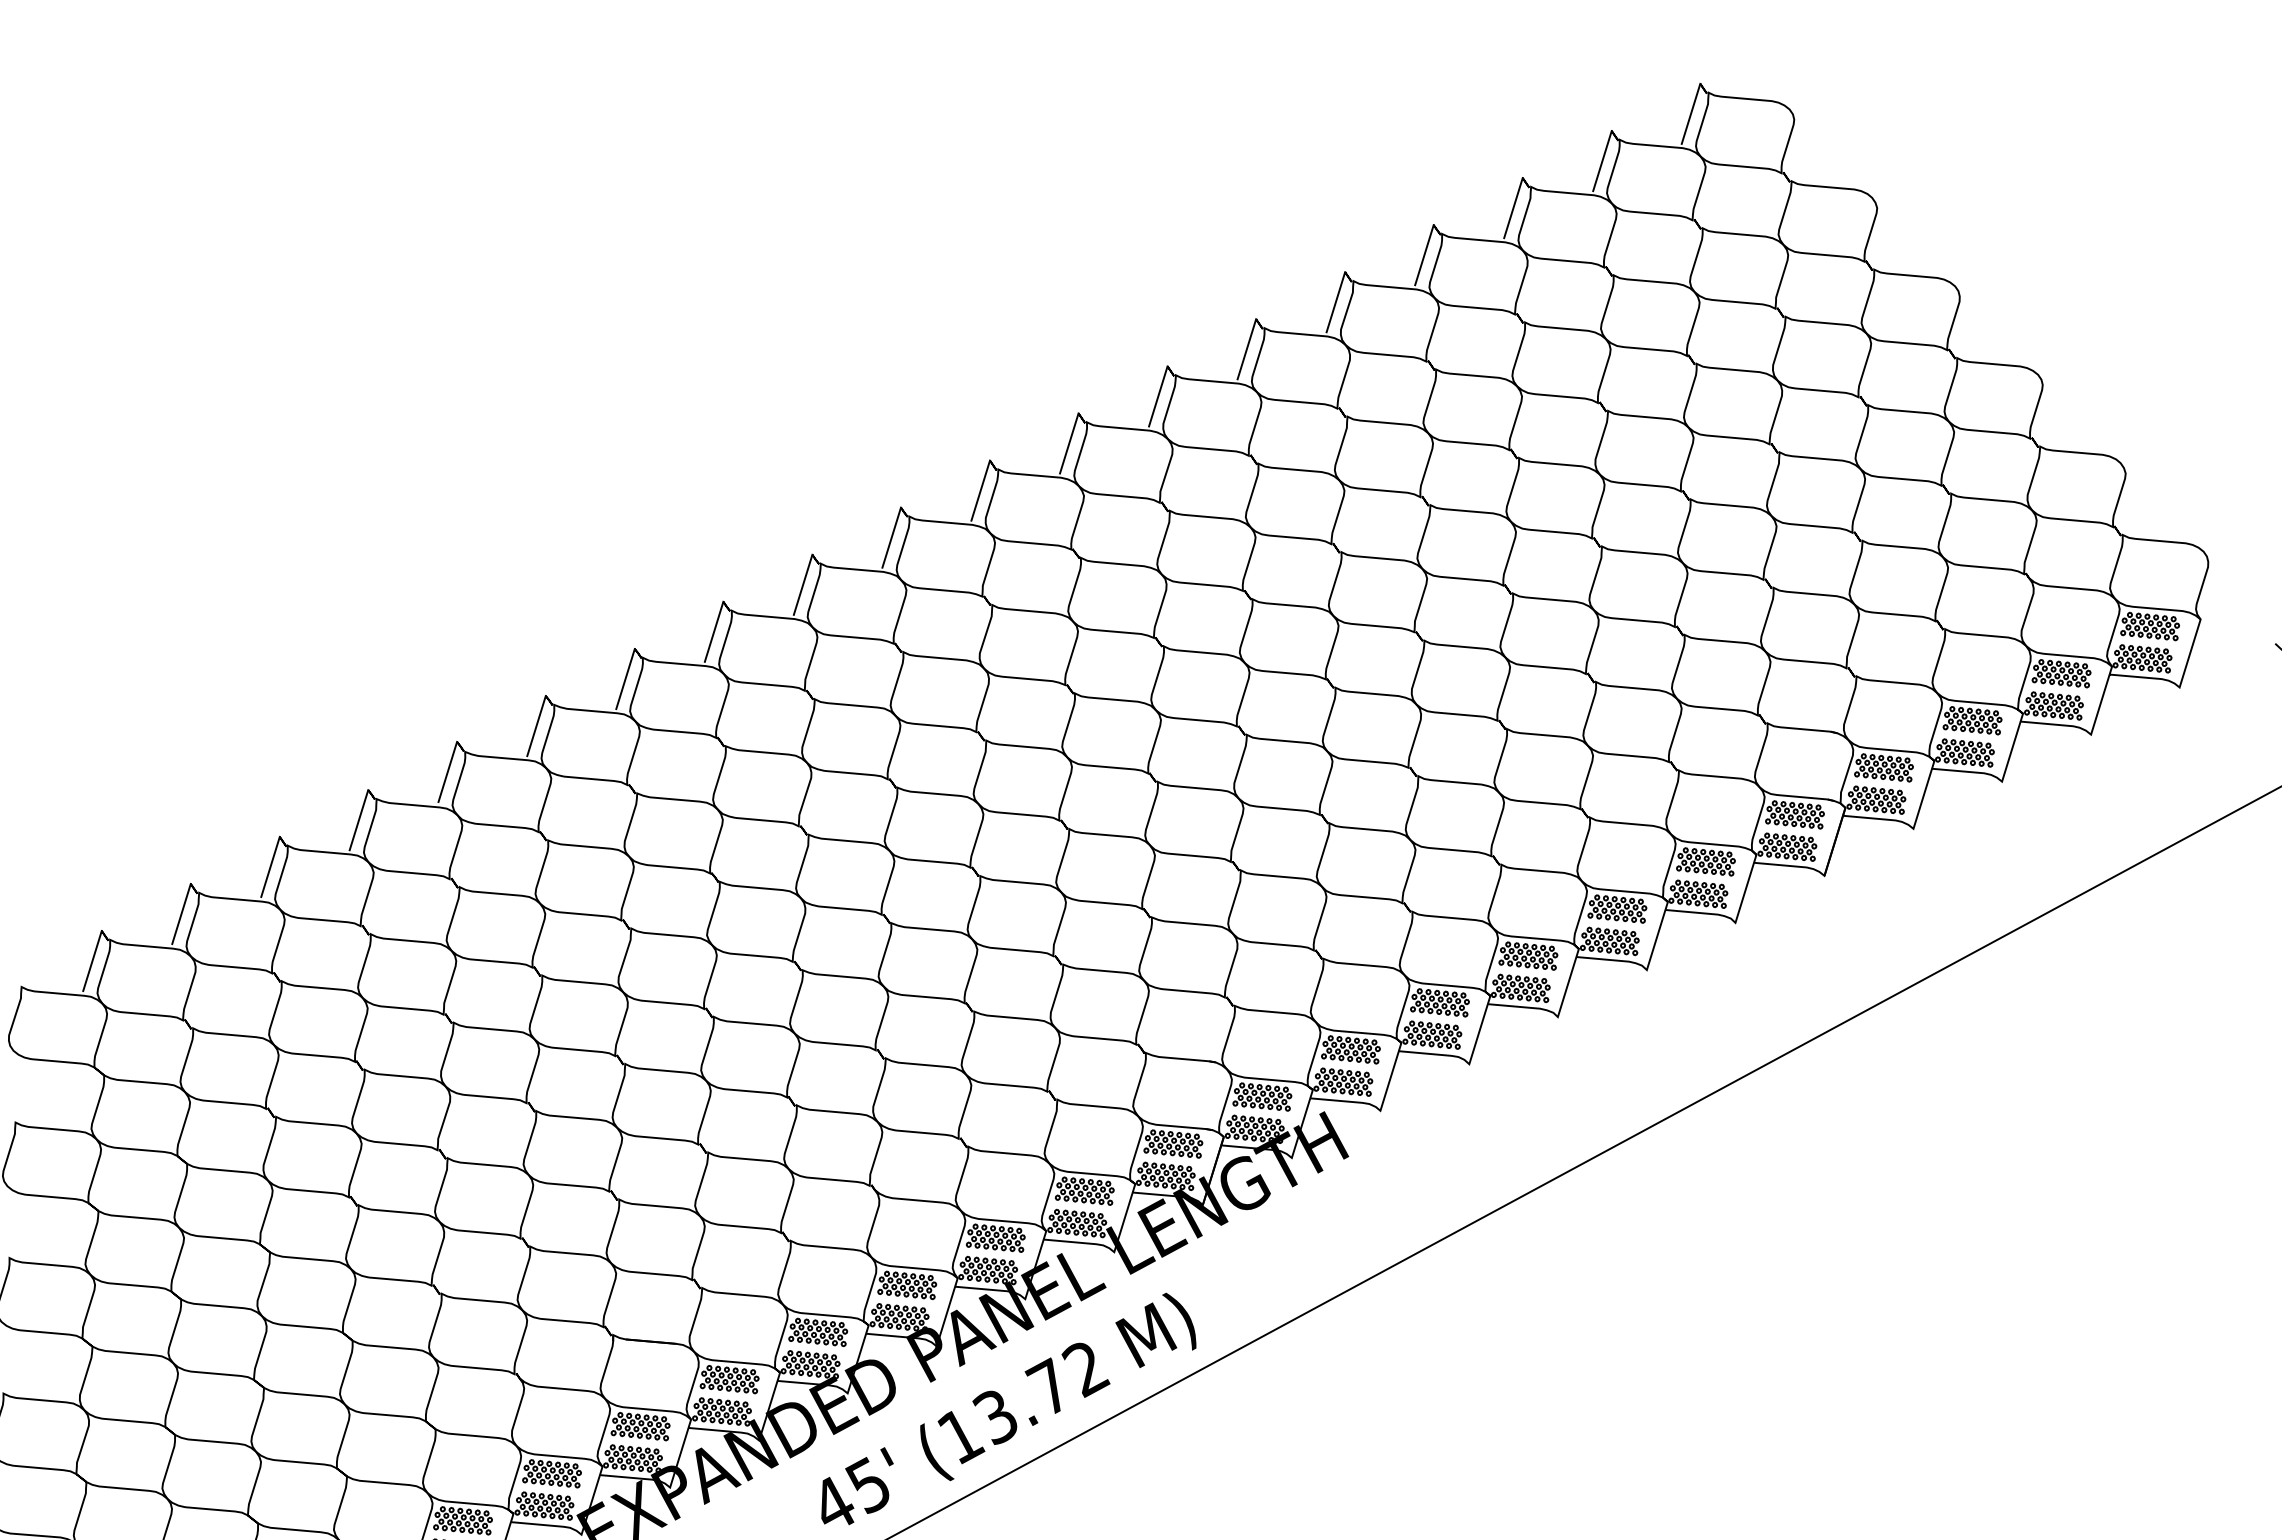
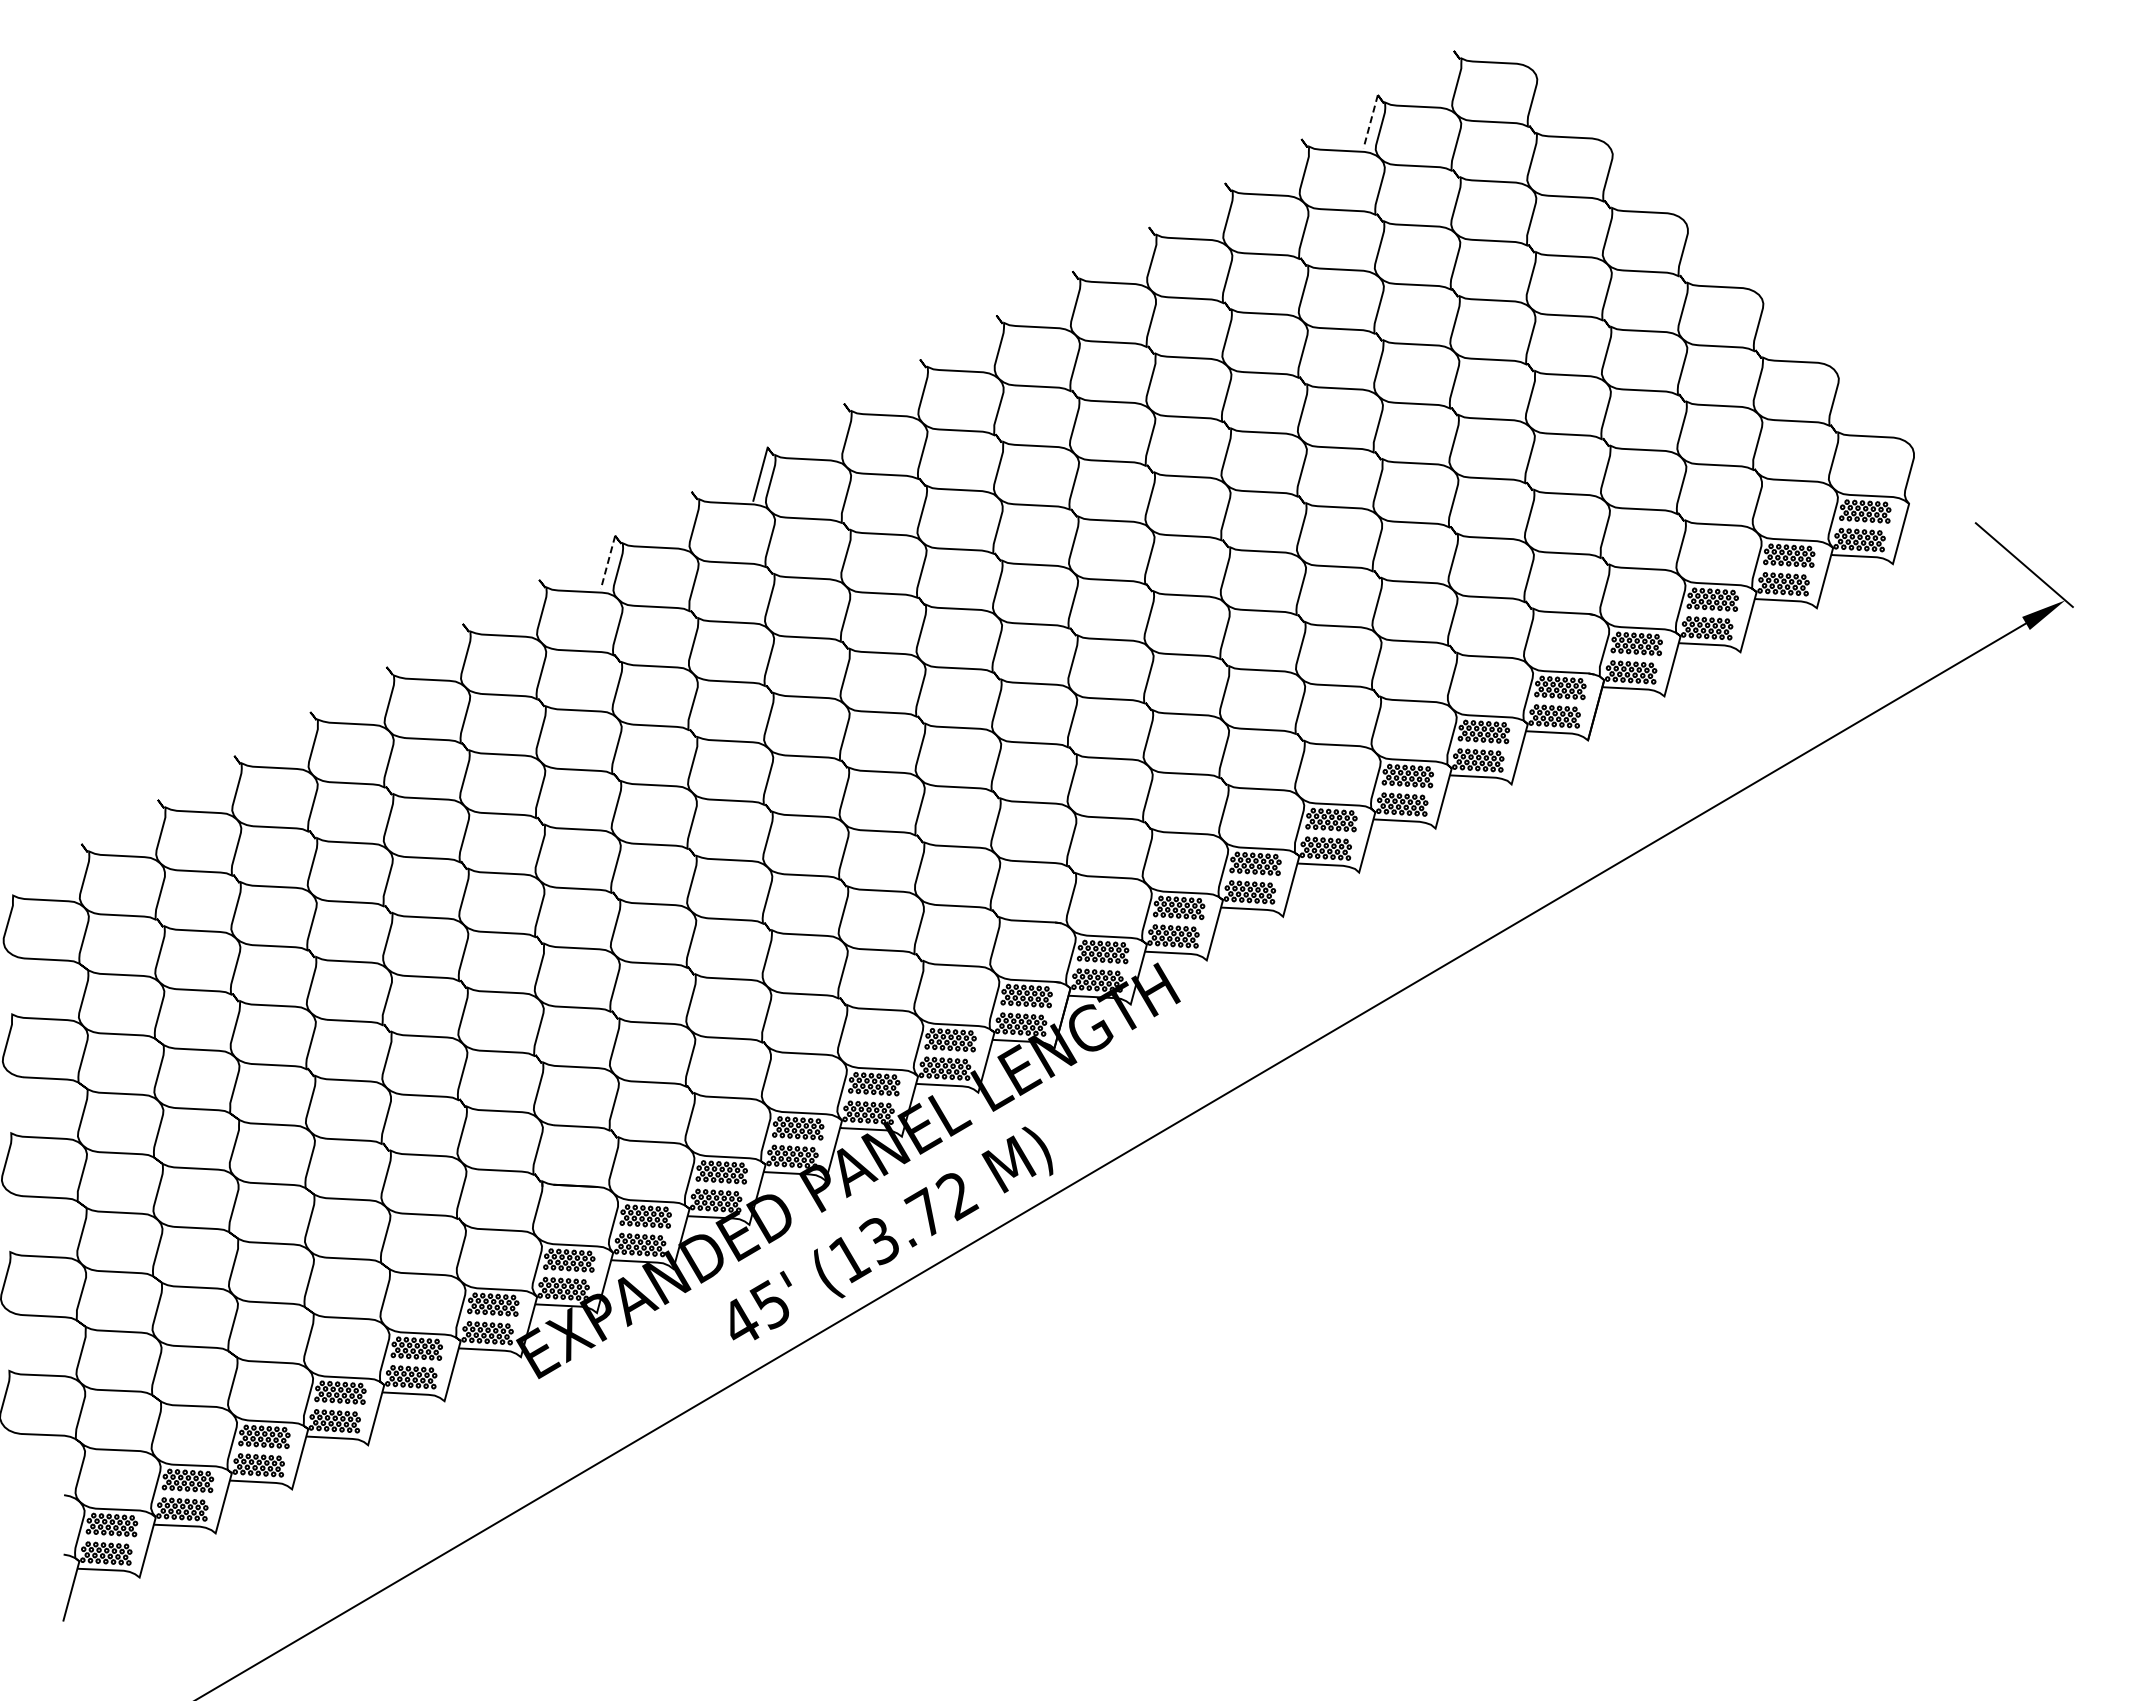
line: (1690, 113) -> (1446, 77), removed
line: (1602, 160) -> (1370, 121), solid -> dashed
line: (1513, 207) -> (1294, 165), removed
line: (1424, 254) -> (1217, 209), removed
line: (1335, 301) -> (1141, 253), removed
line: (1246, 348) -> (1065, 297), removed
line: (1158, 395) -> (989, 341), removed
line: (1068, 442) -> (912, 385), removed
line: (980, 489) -> (836, 429), removed
line: (803, 583) -> (684, 517), removed
line: (714, 631) -> (608, 562), solid -> dashed
line: (624, 678) -> (531, 606), removed
line: (536, 725) -> (455, 650), removed
line: (447, 771) -> (379, 693), removed
line: (358, 819) -> (302, 738), removed
line: (270, 866) -> (227, 782), removed
line: (181, 913) -> (150, 826), removed
line: (92, 960) -> (74, 870), removed

